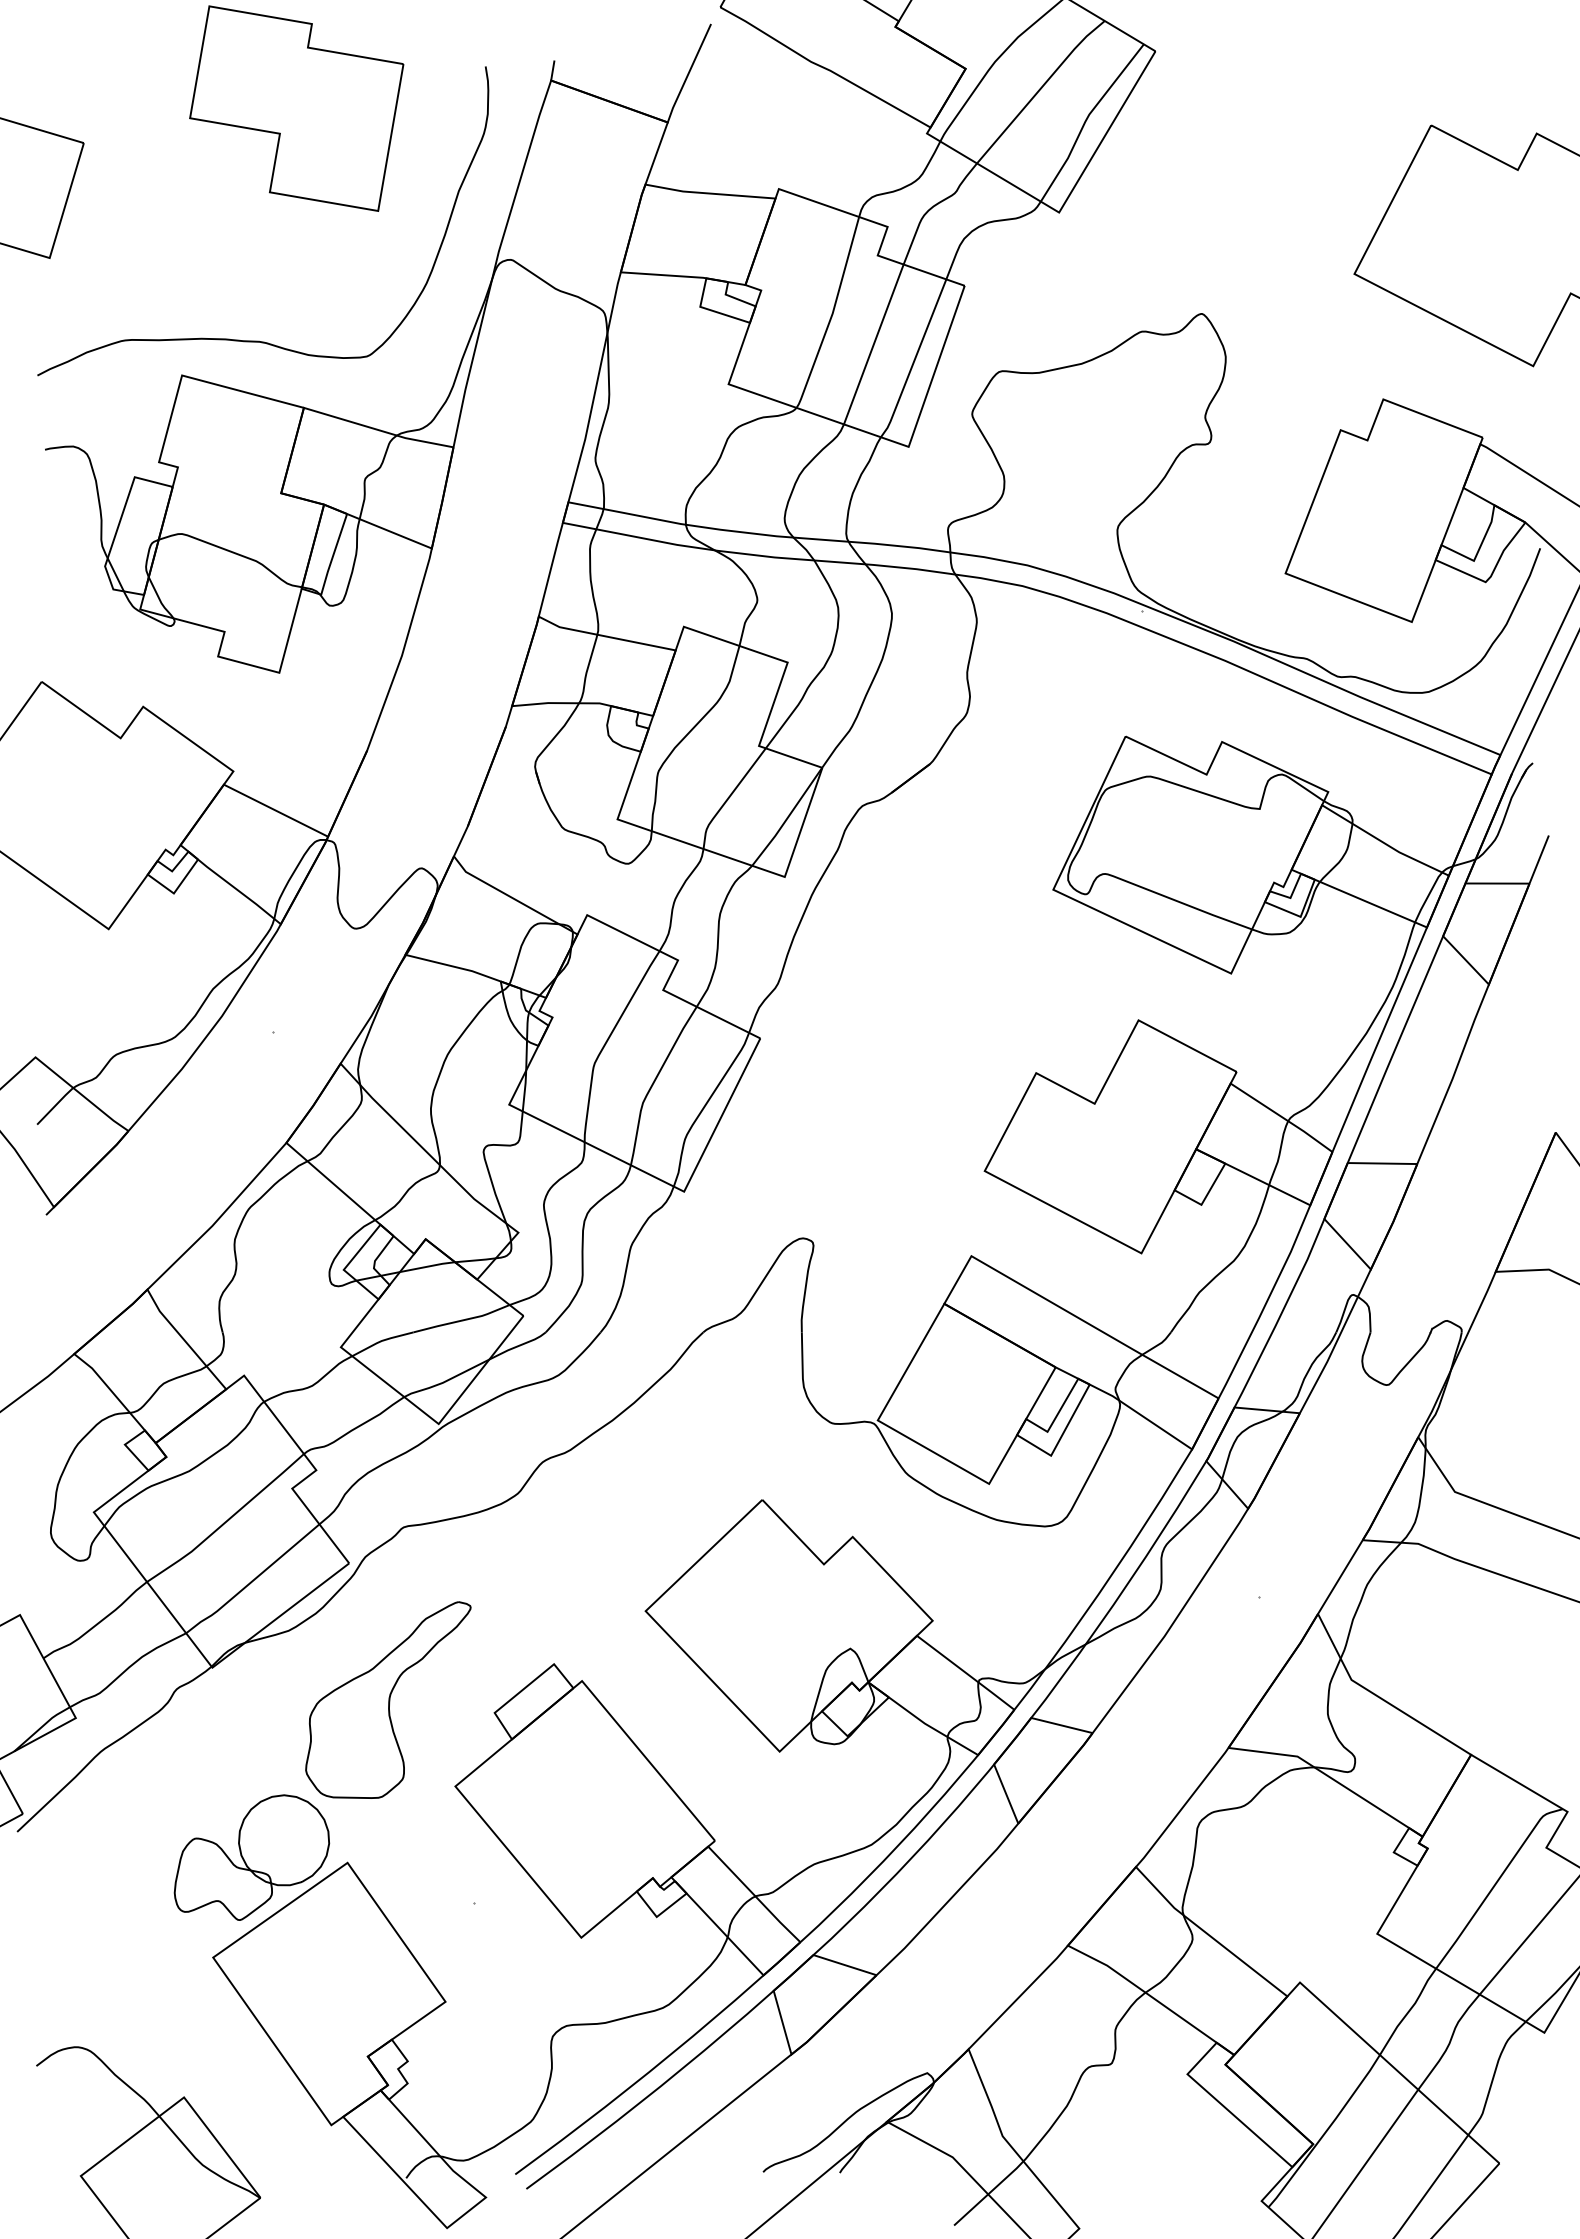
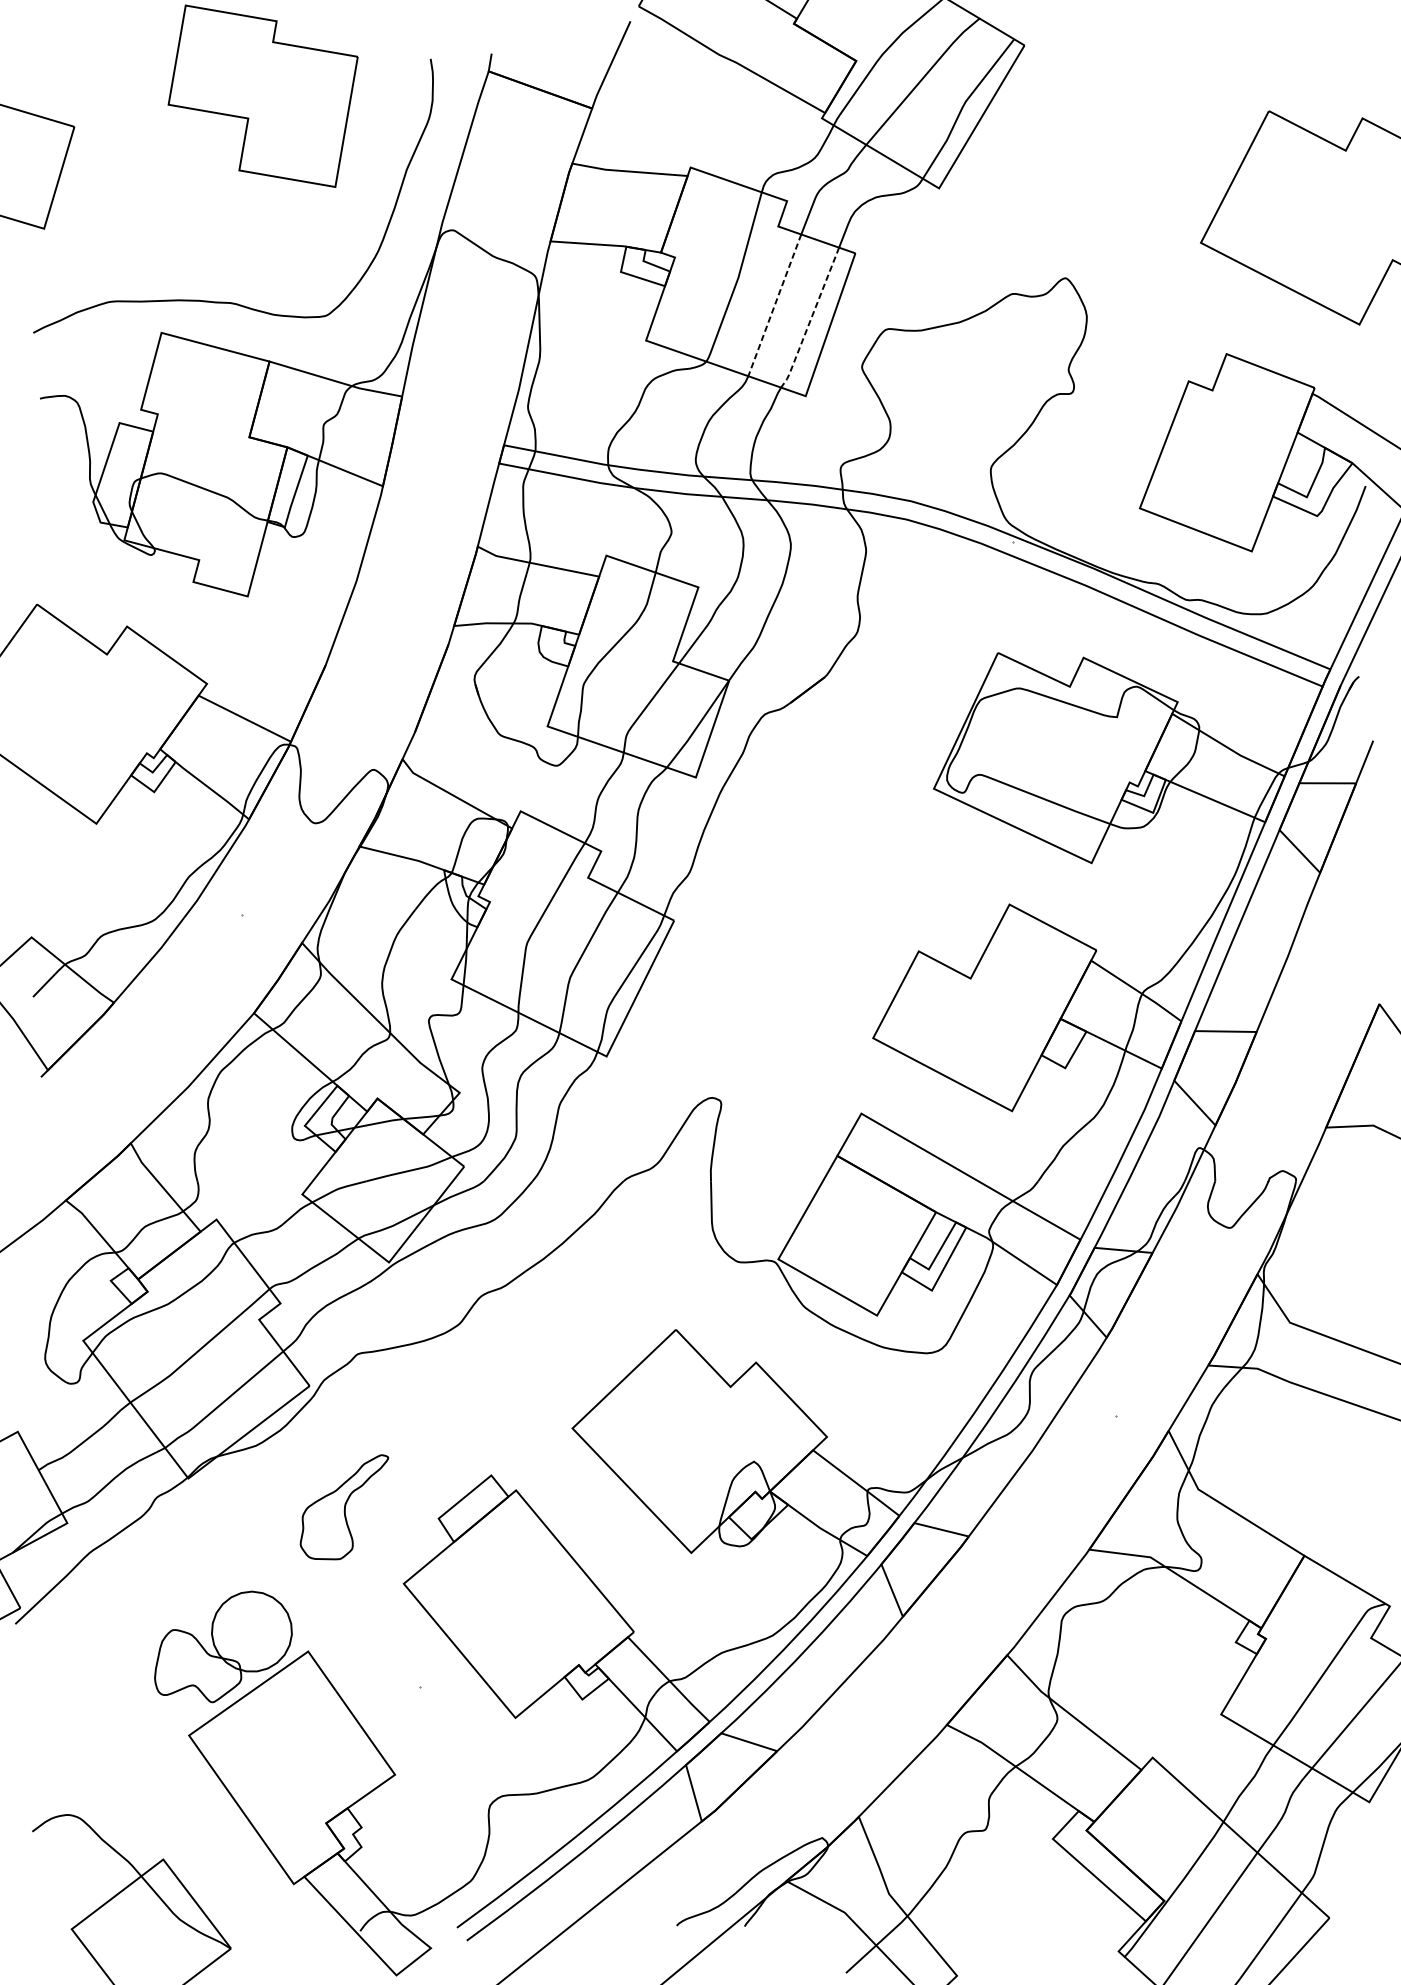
line: (873, 344) -> (774, 305), solid -> dashed
line: (914, 360) -> (810, 319), solid -> dashed
part: (388, 1699) -> (344, 1506), size x0.6

